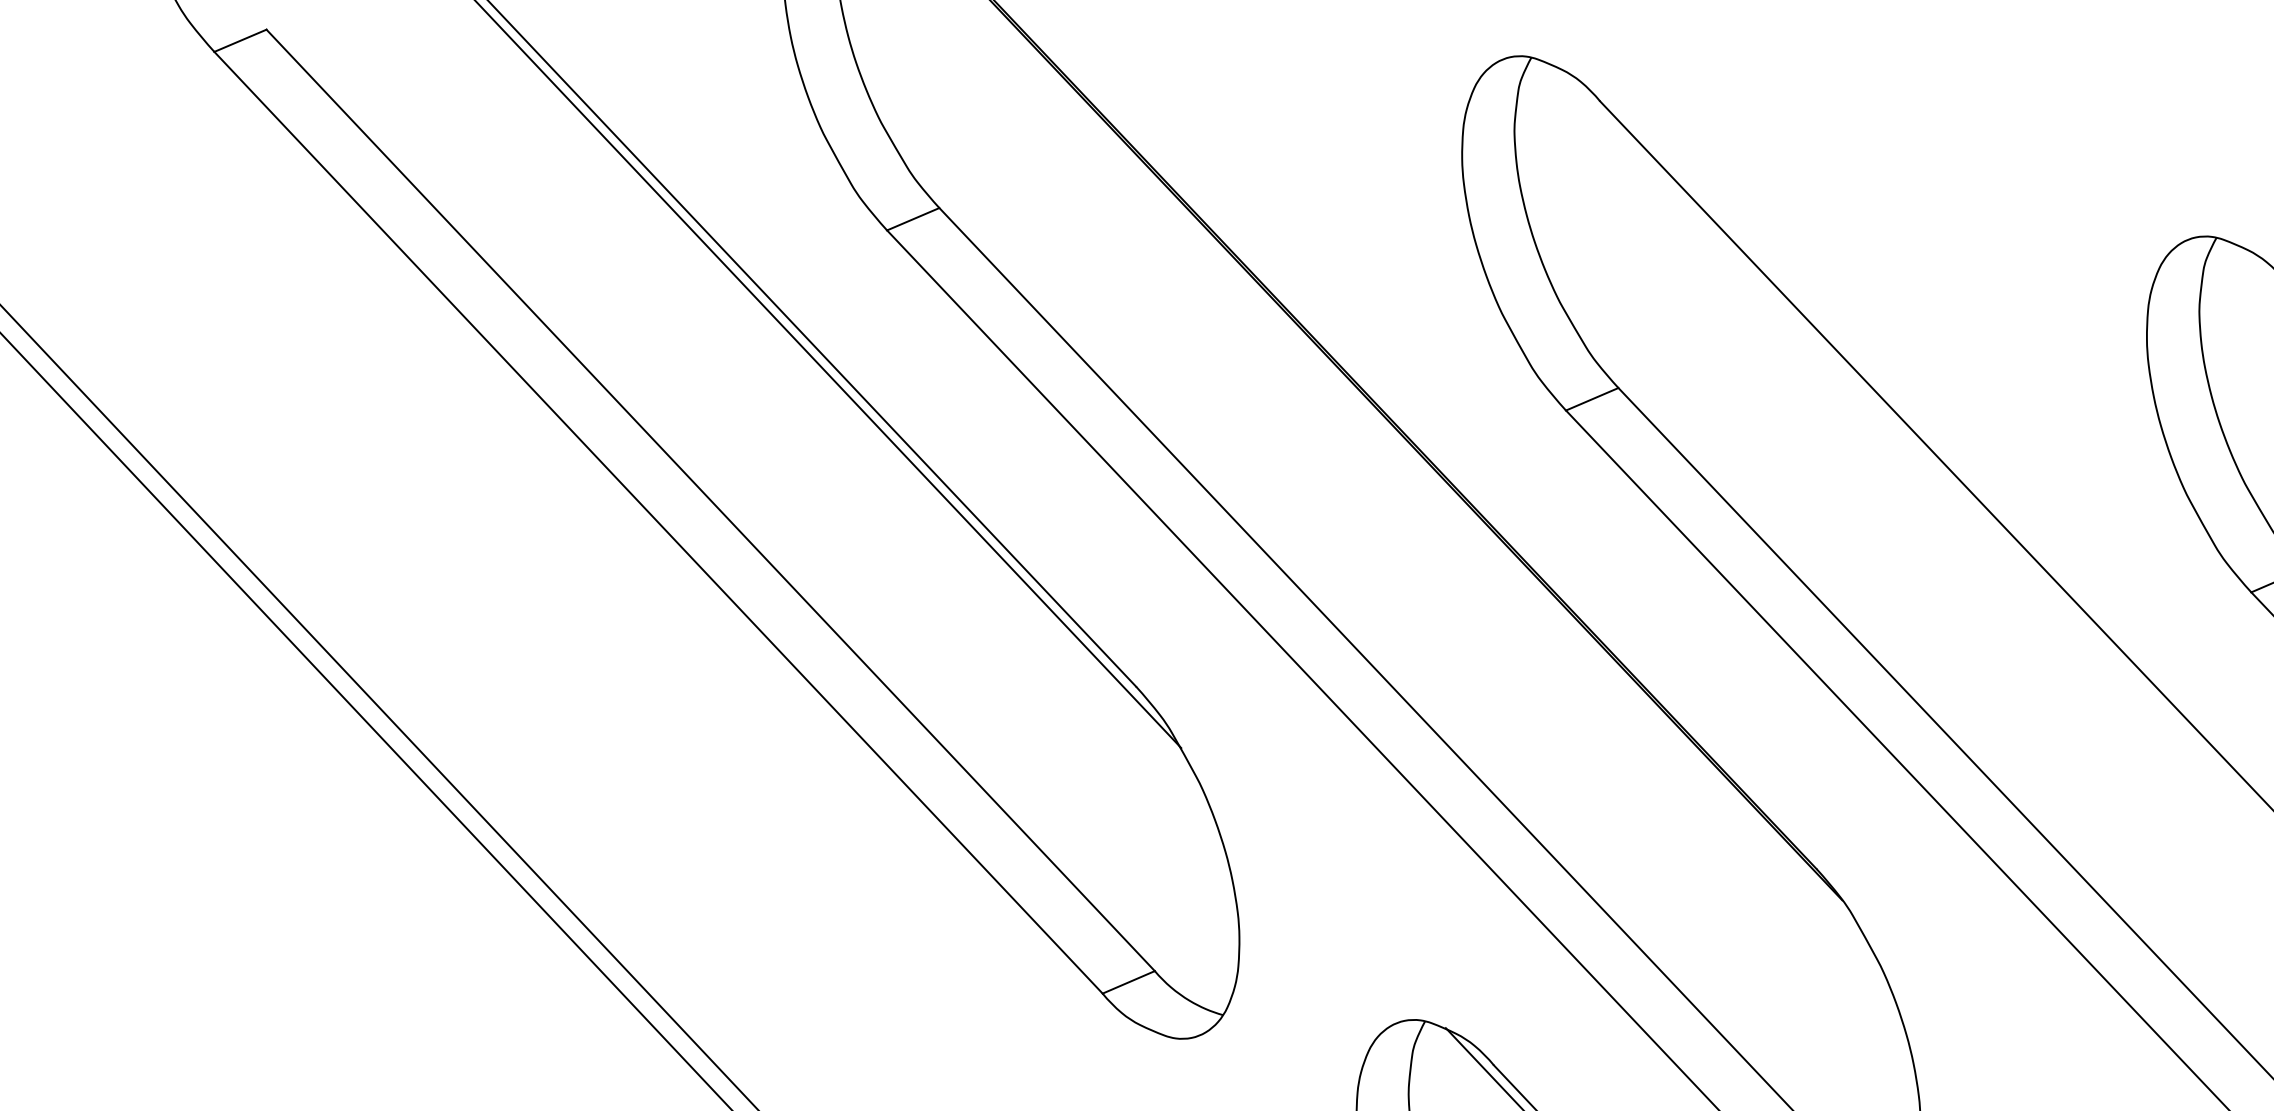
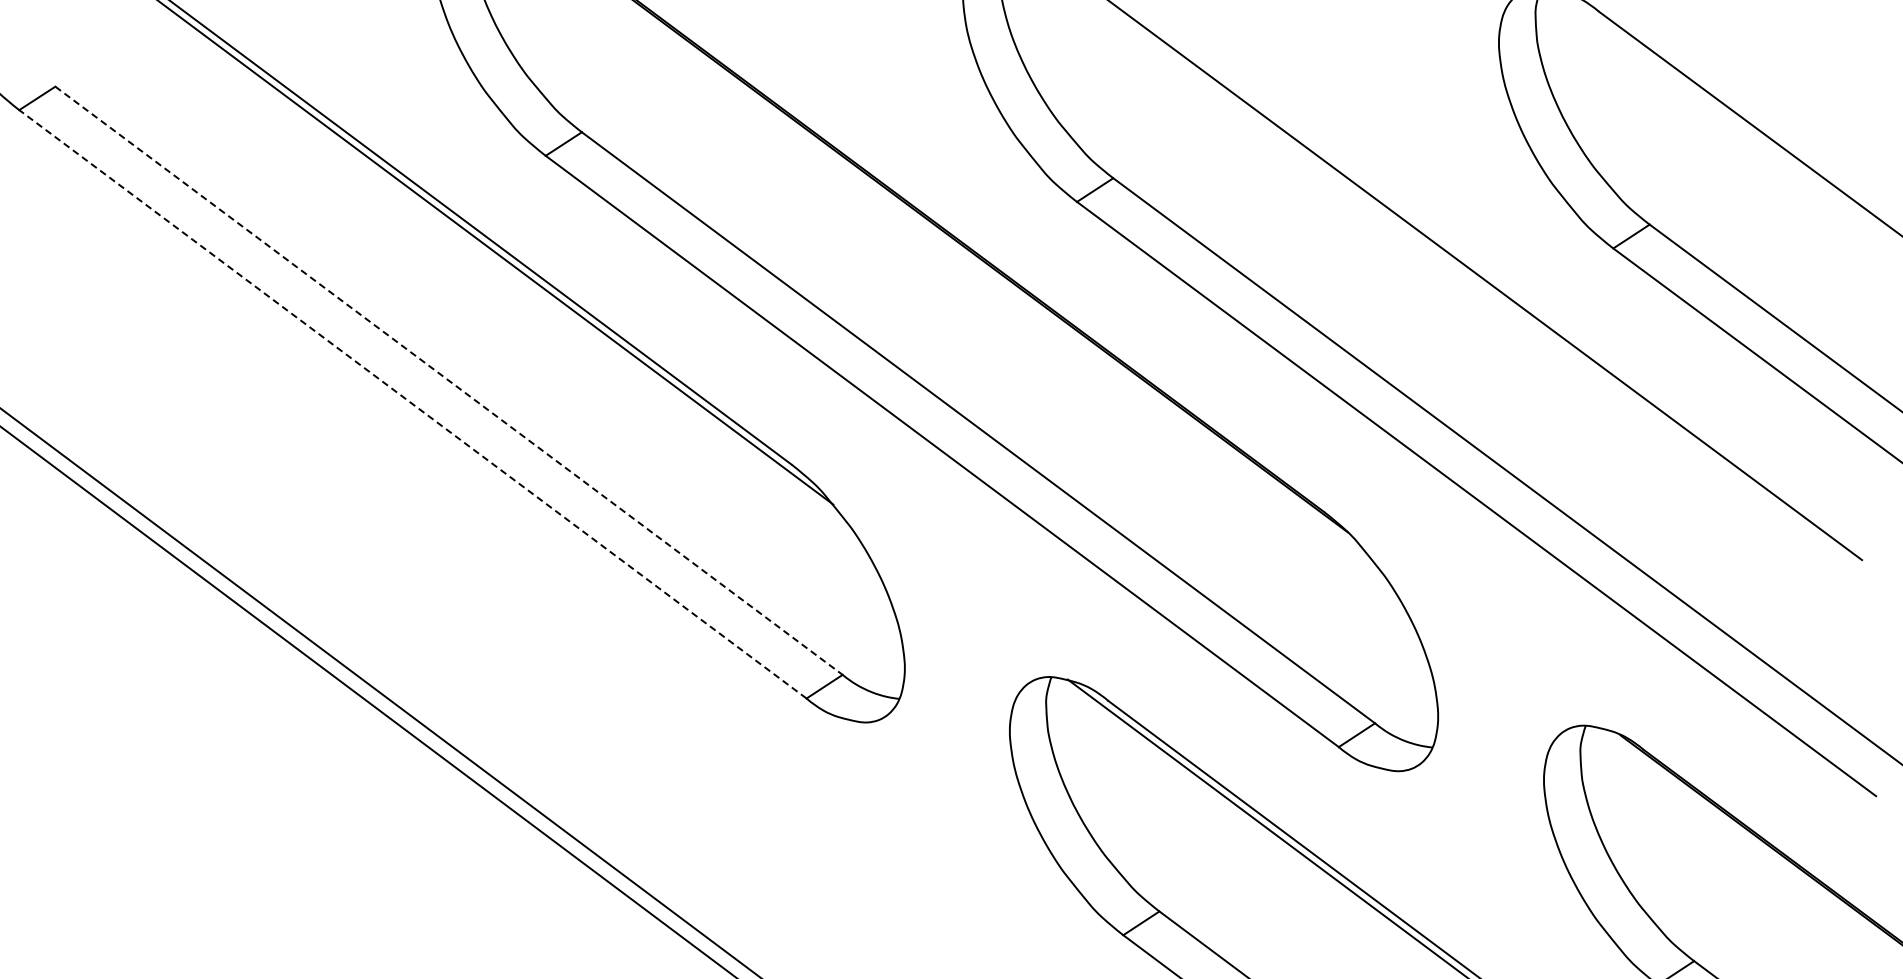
line: (711, 501) -> (449, 381), solid -> dashed
line: (657, 522) -> (412, 404), solid -> dashed

